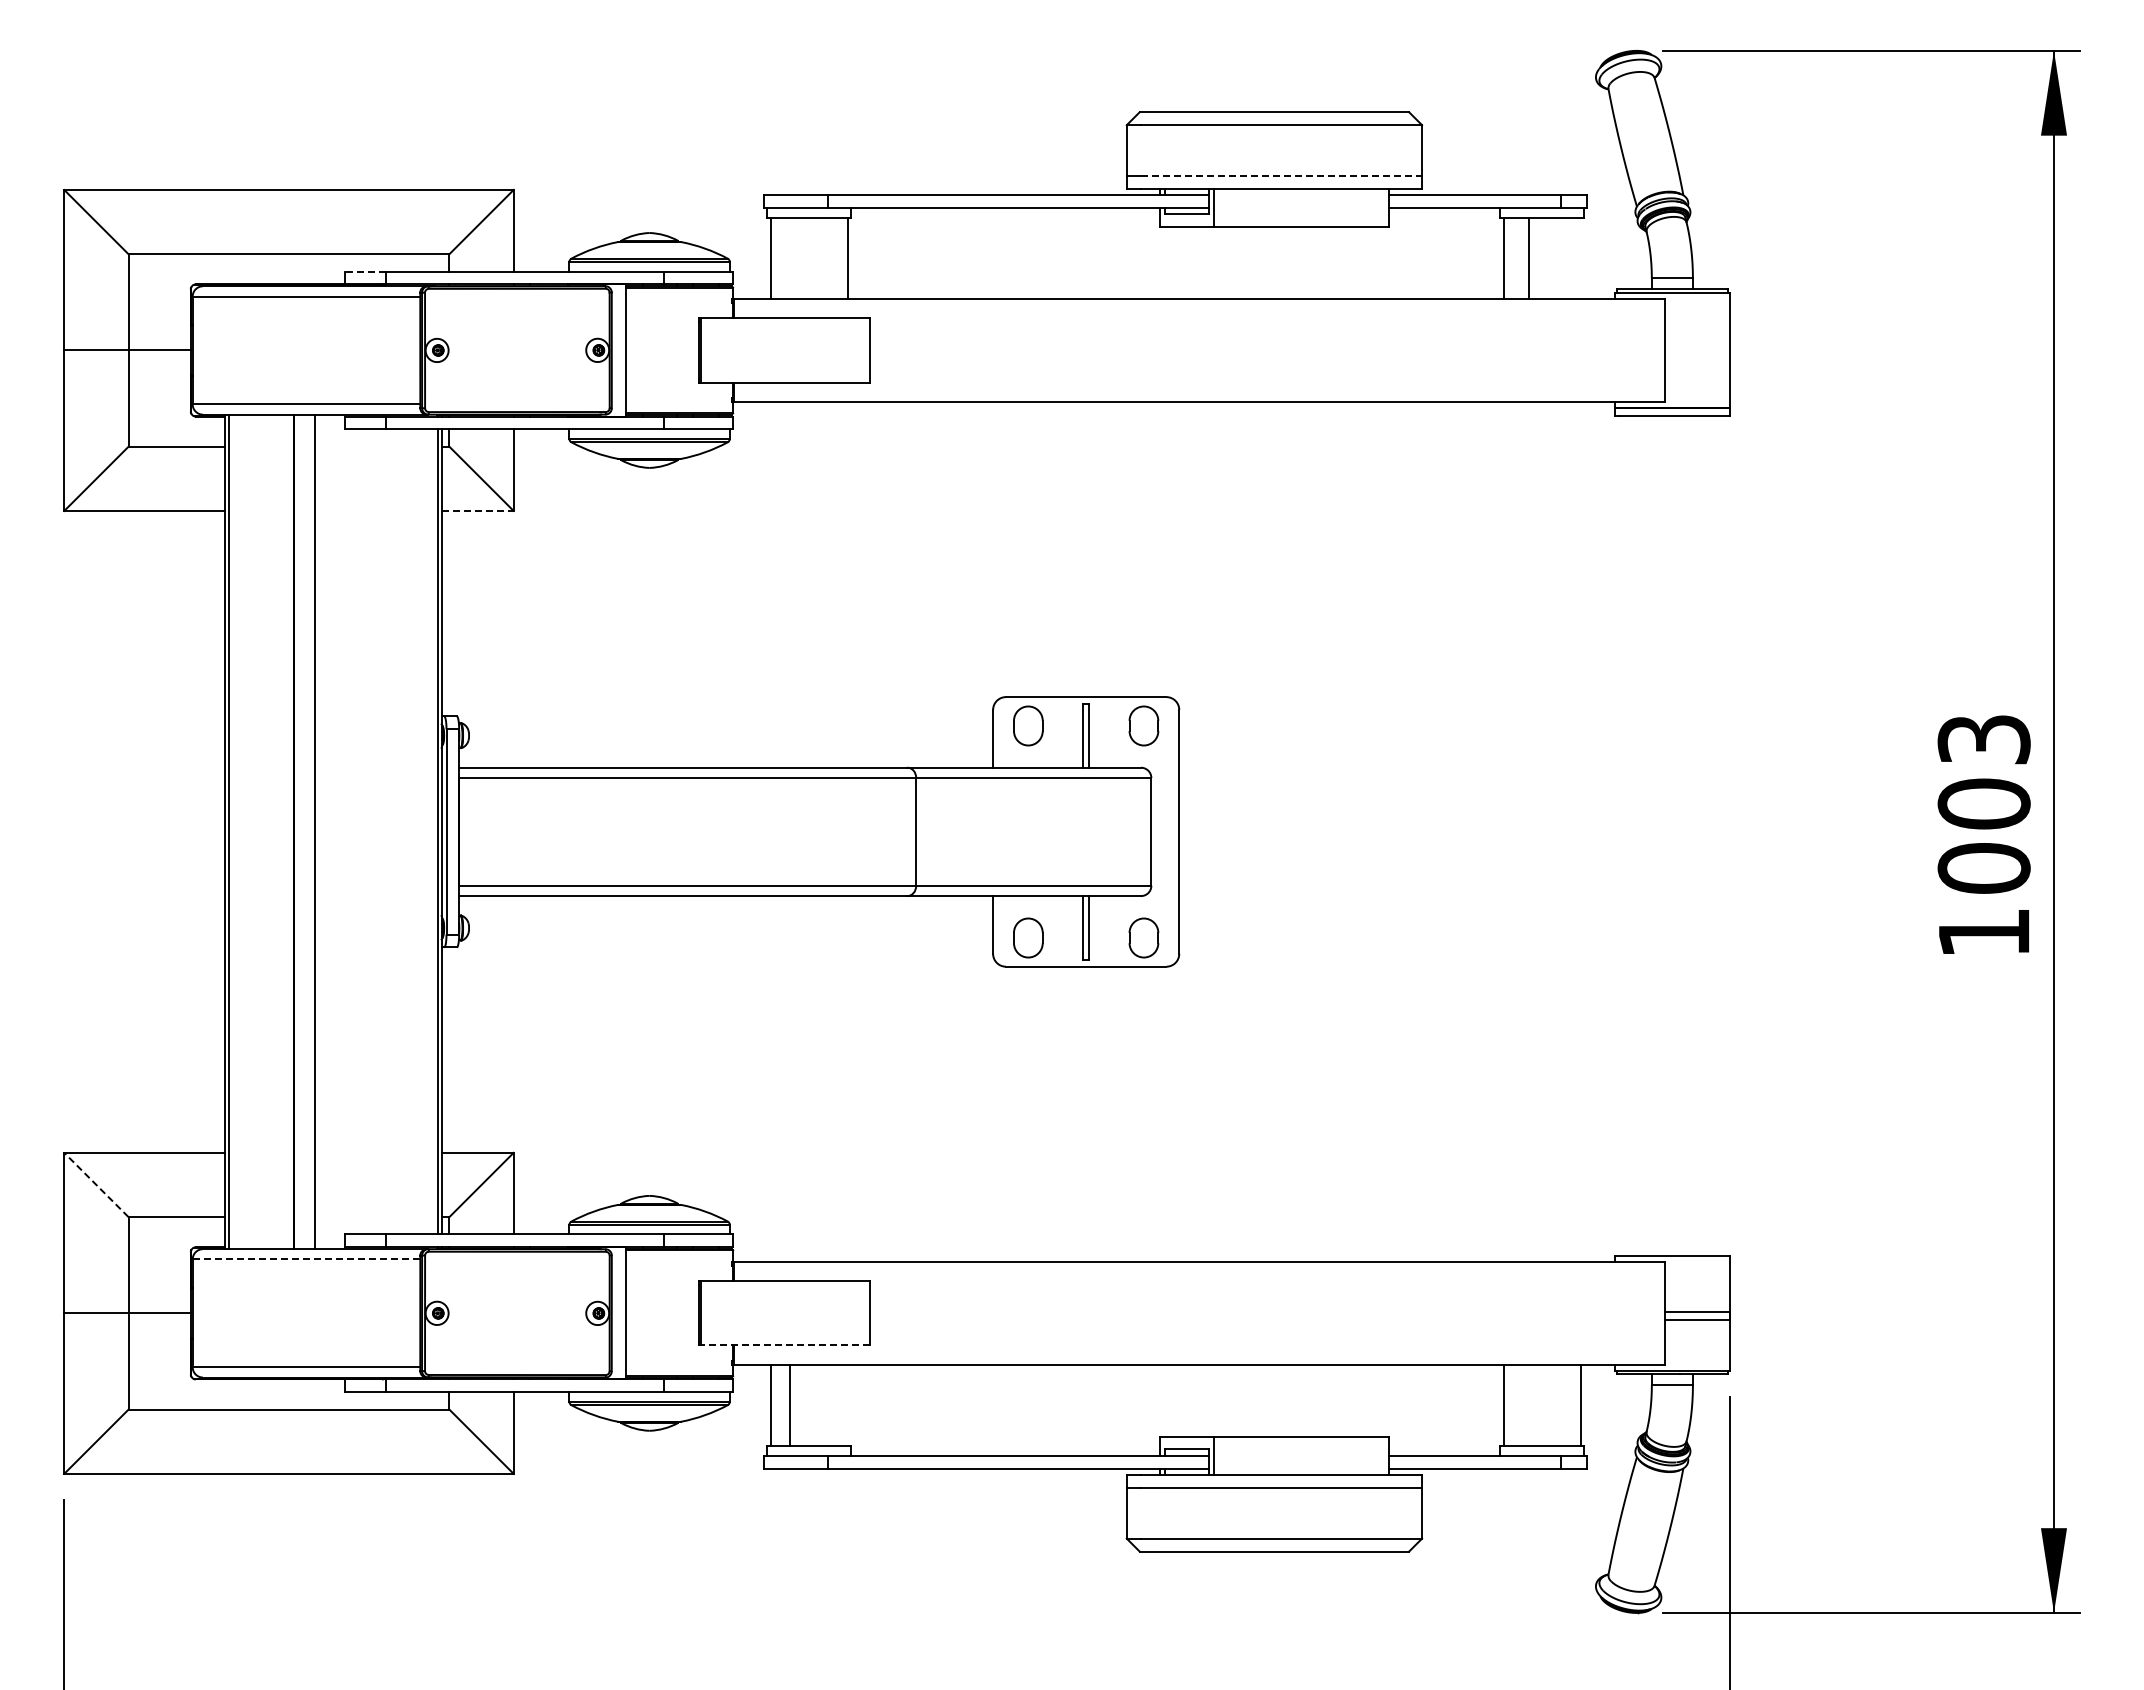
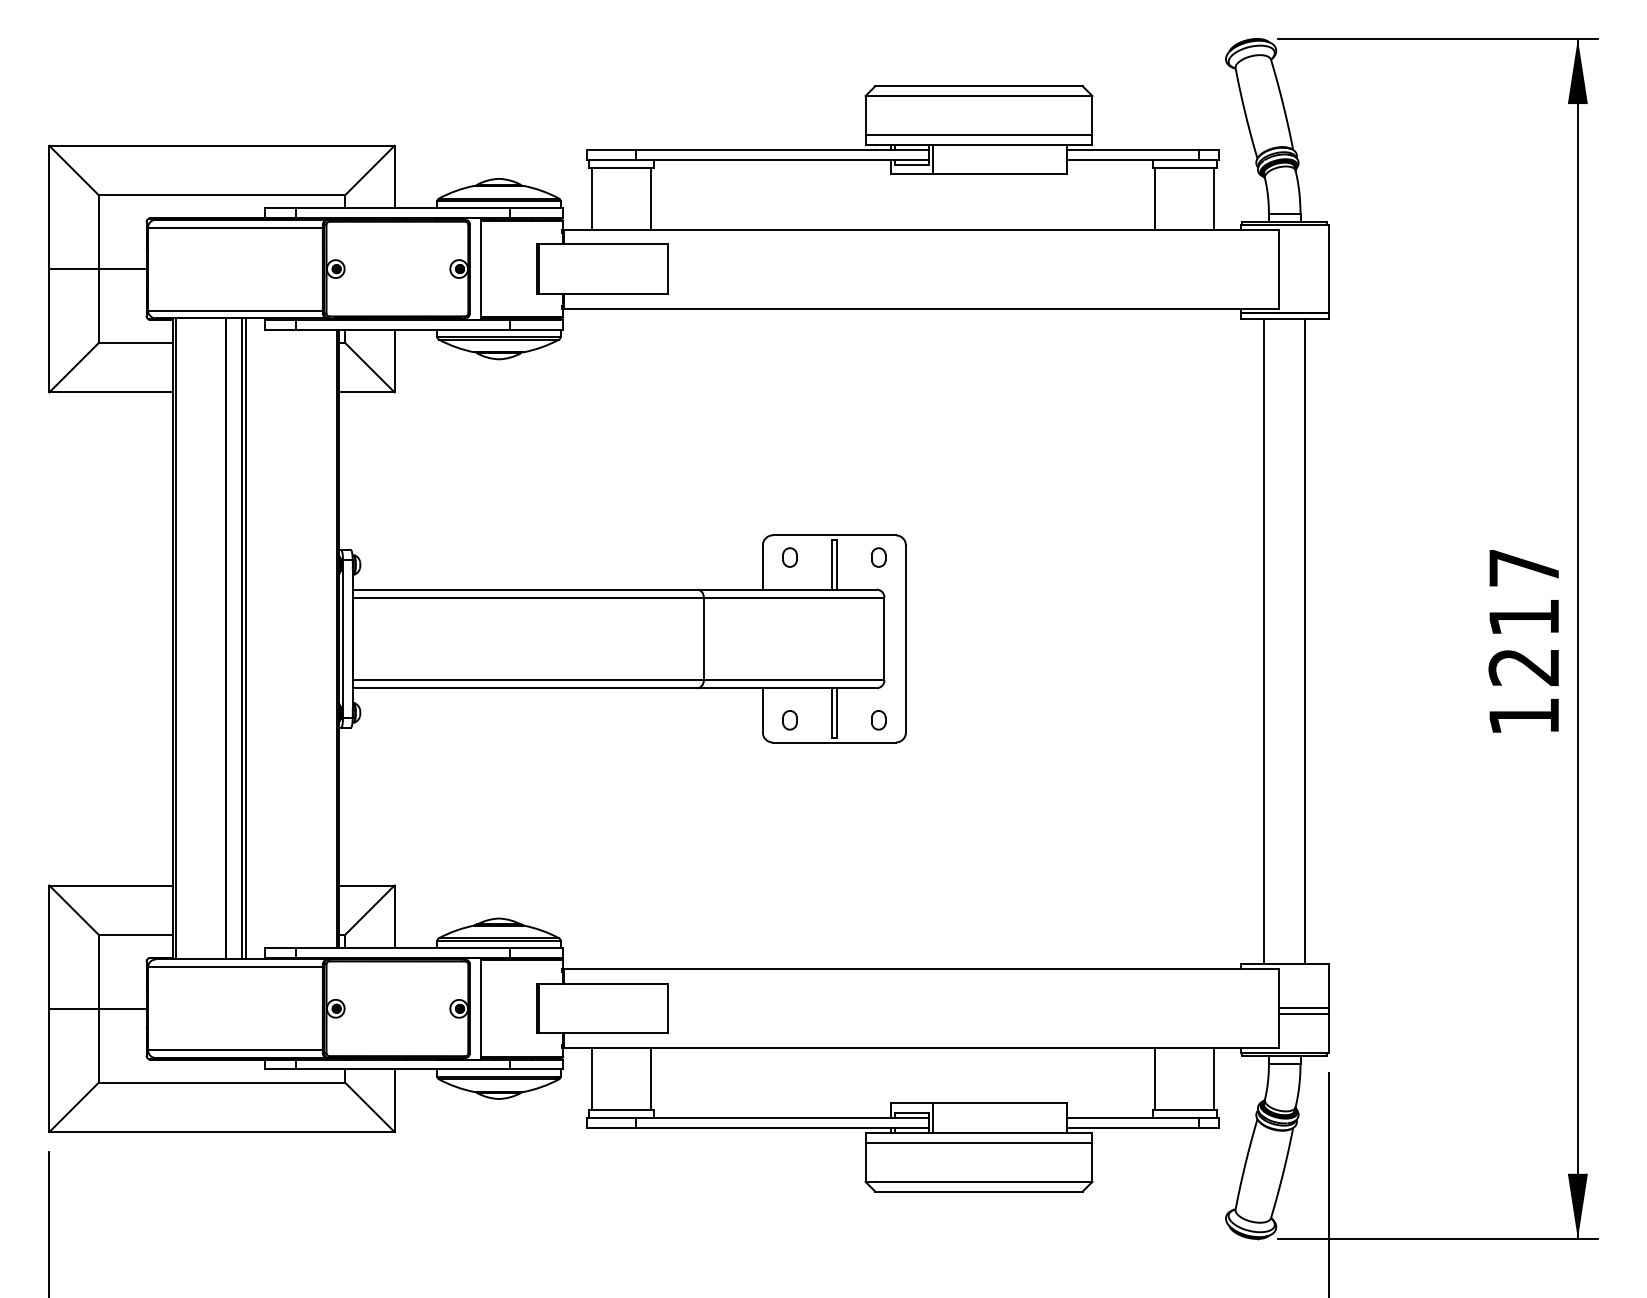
line: (1281, 175) -> (984, 134), dashed -> solid
line: (1528, 258) -> (1214, 198), moved
line: (365, 271) -> (280, 208), dashed -> solid
line: (477, 510) -> (366, 392), dashed -> solid
part: (1028, 725) -> (790, 557), size x0.62
part: (1143, 725) -> (878, 557), size x0.62
text: (1983, 804) -> (1523, 617), 1003 -> 1217
line: (319, 831) -> (245, 638), added
line: (1645, 835) -> (1264, 641), added
line: (1699, 835) -> (1305, 641), added
part: (1028, 937) -> (790, 720), size x0.62
part: (1143, 937) -> (878, 720), size x0.62
line: (96, 1184) -> (74, 909), dashed -> solid
line: (306, 1259) -> (235, 967), dashed -> solid
line: (785, 1345) -> (603, 1033), dashed -> solid
line: (789, 1404) -> (651, 1078), moved

